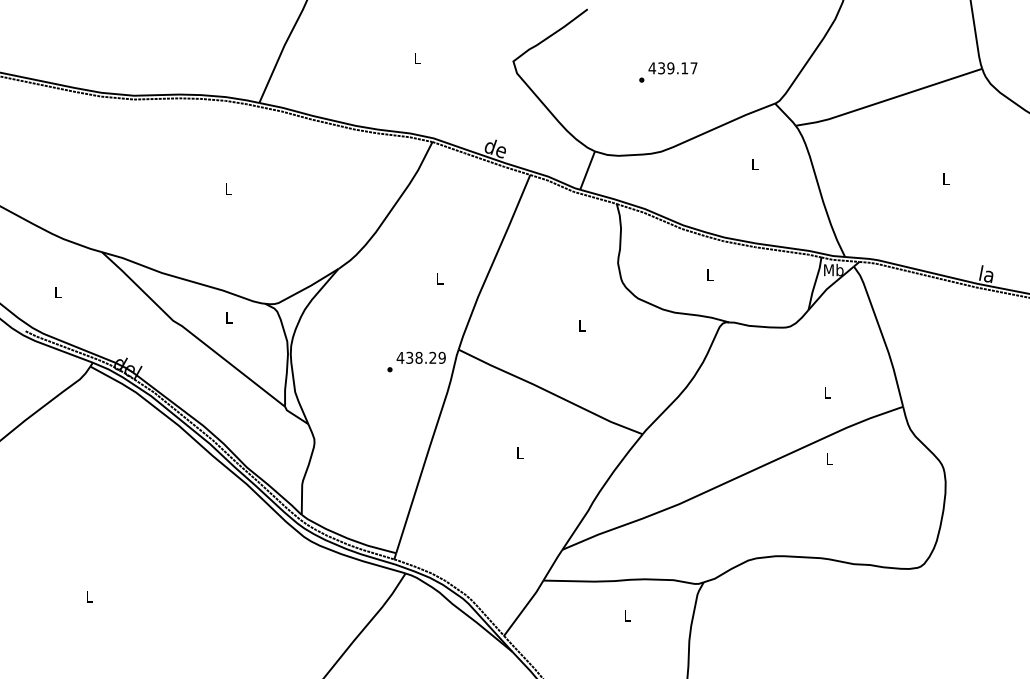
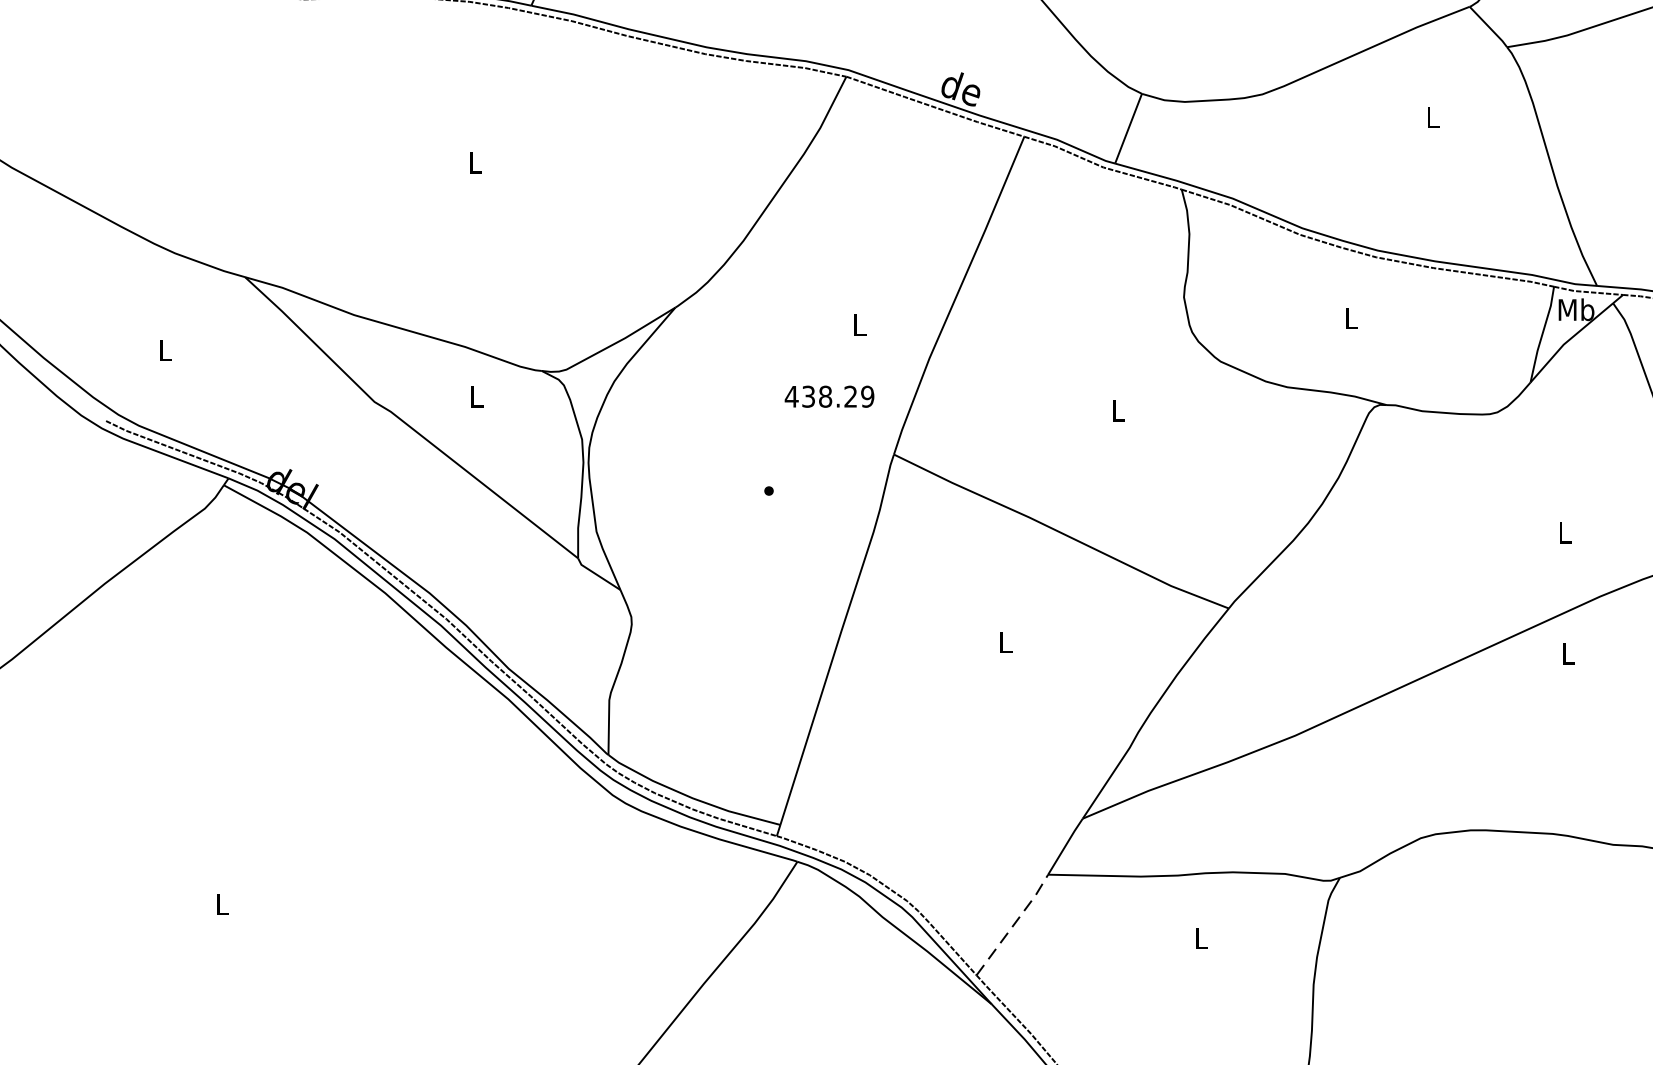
text: (420, 357) -> (828, 396), moved
line: (524, 608) -> (1013, 925), solid -> dashed

